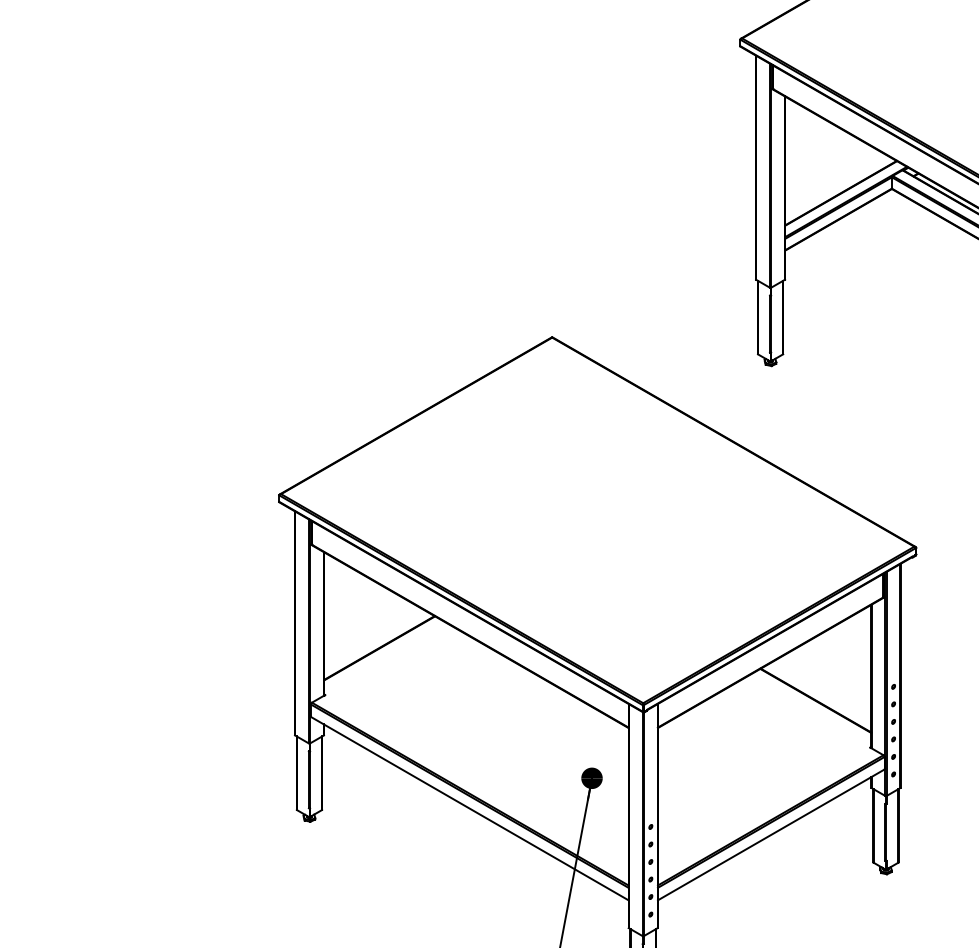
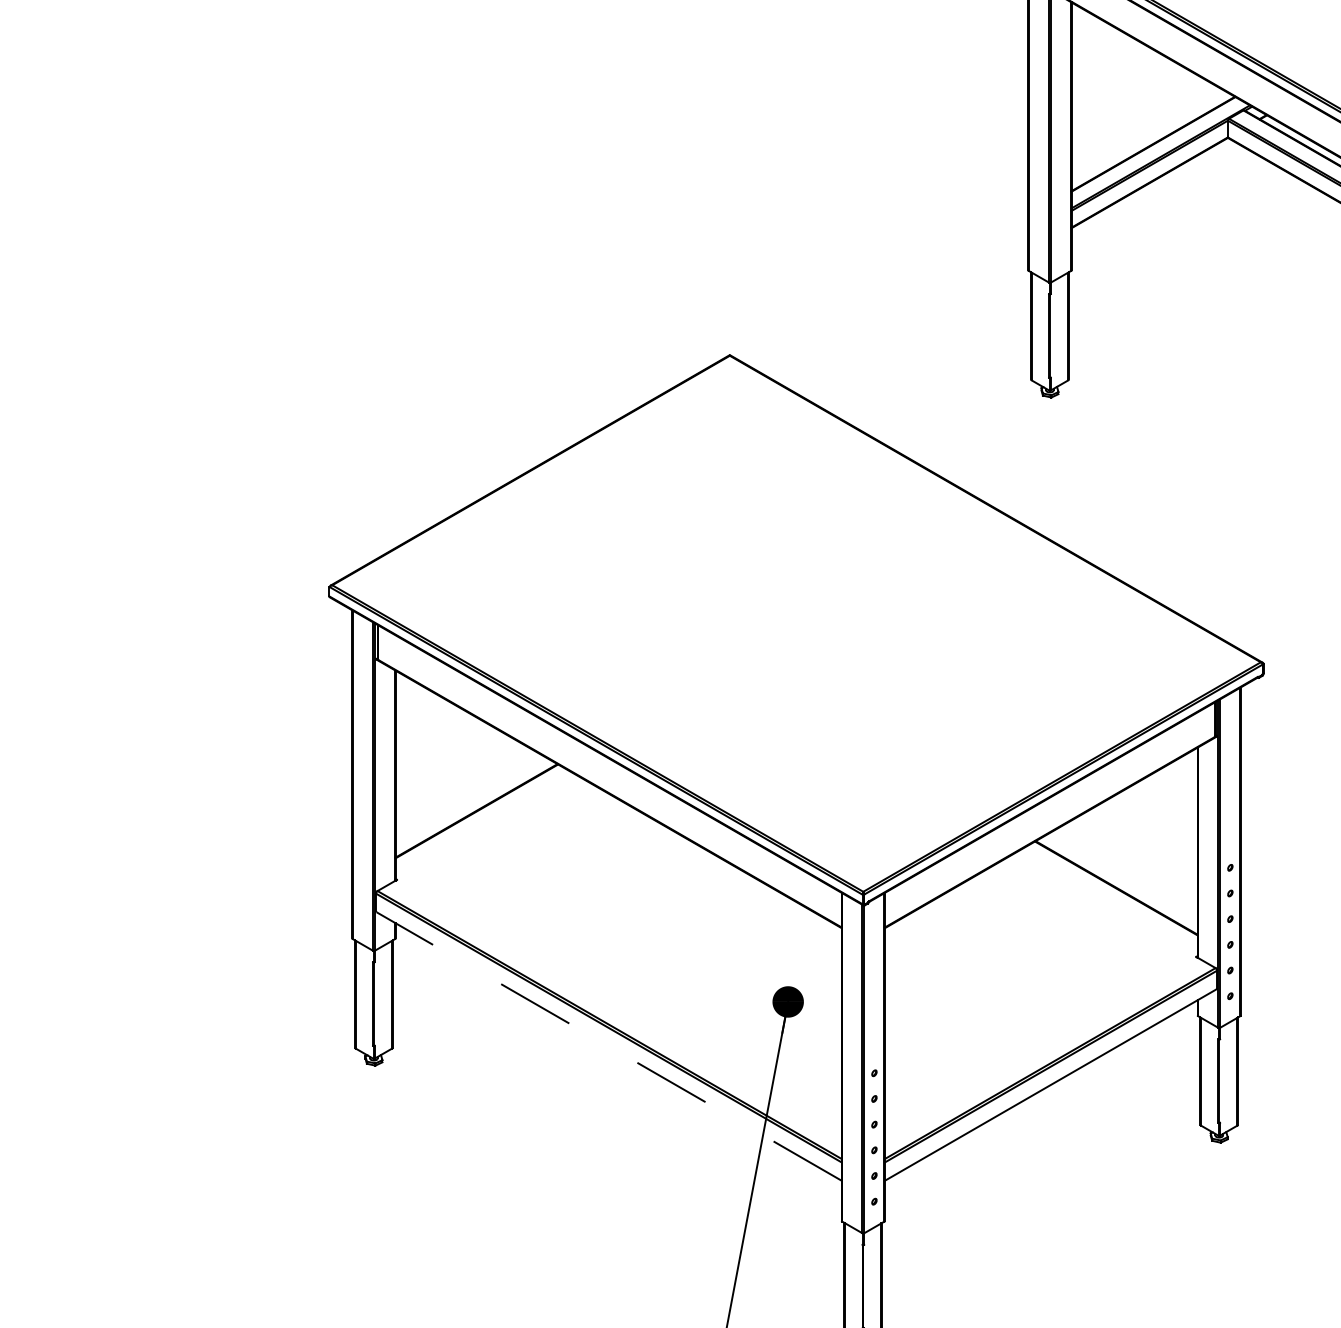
line: (469, 808) -> (608, 1046), solid -> dashed

